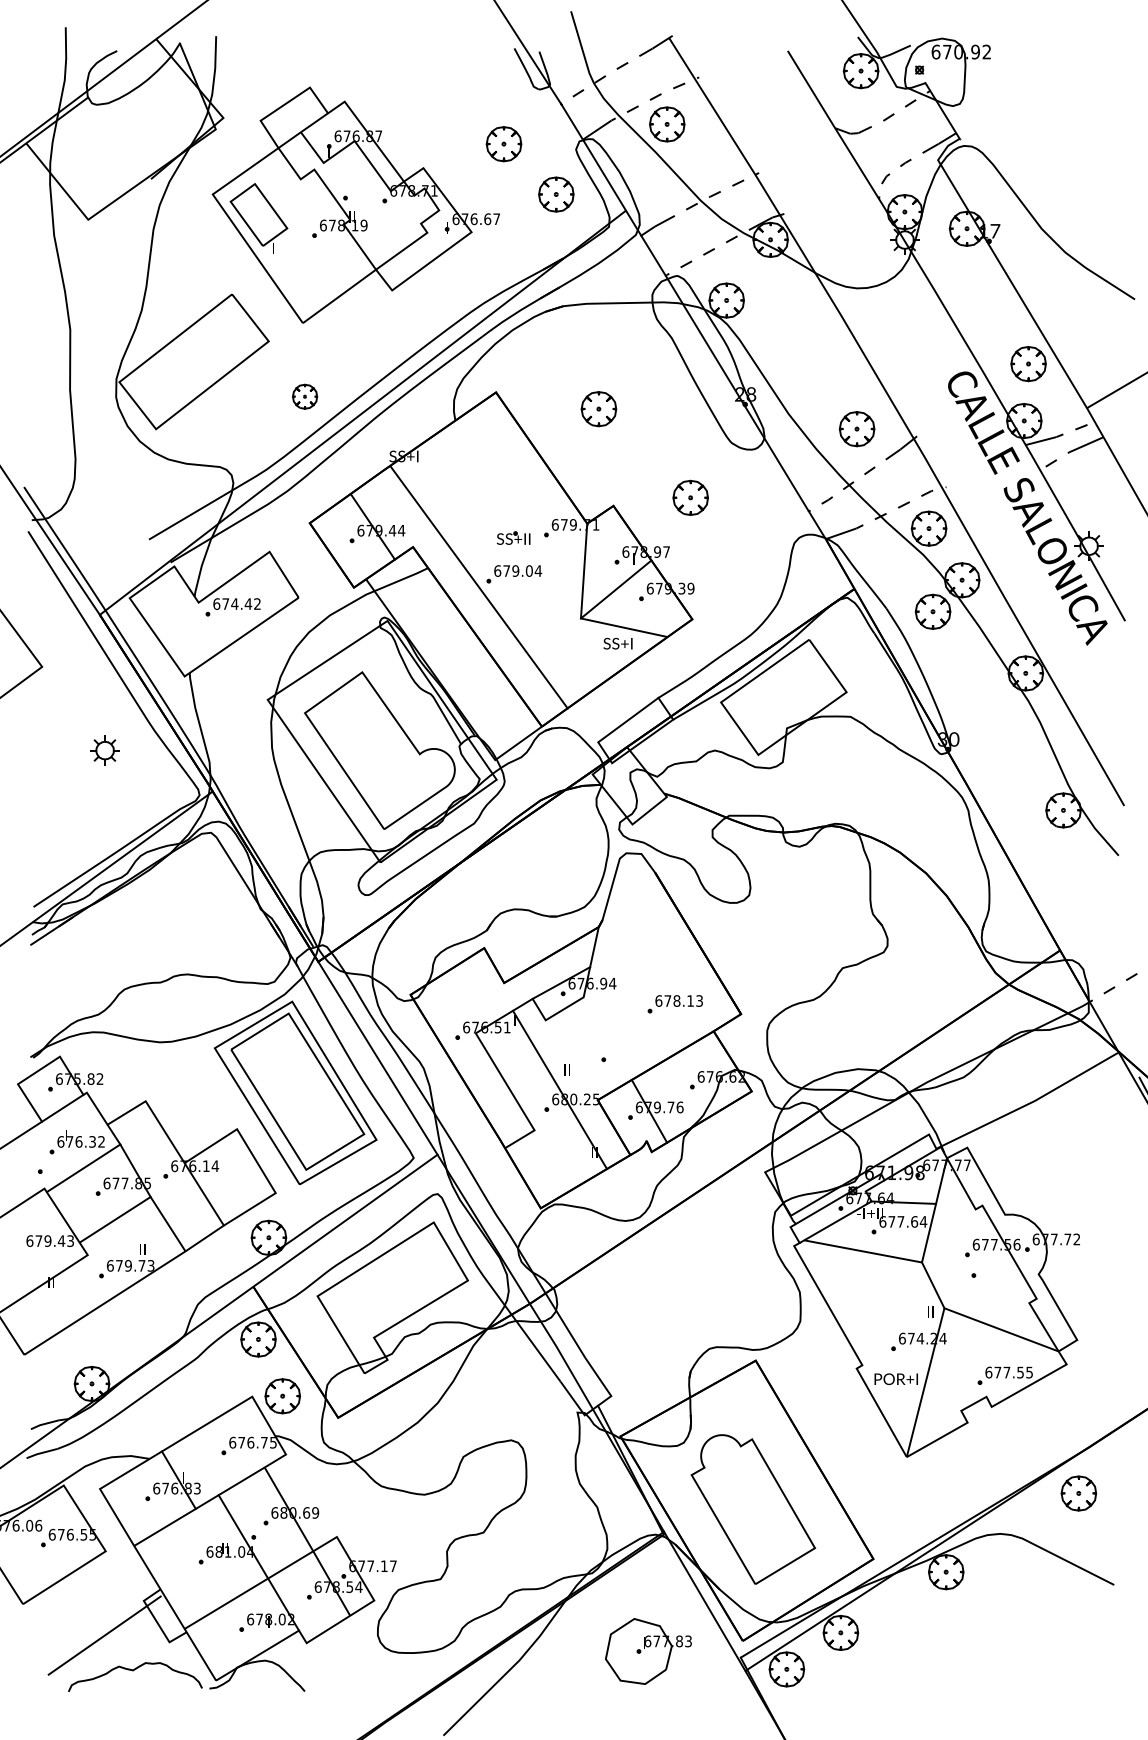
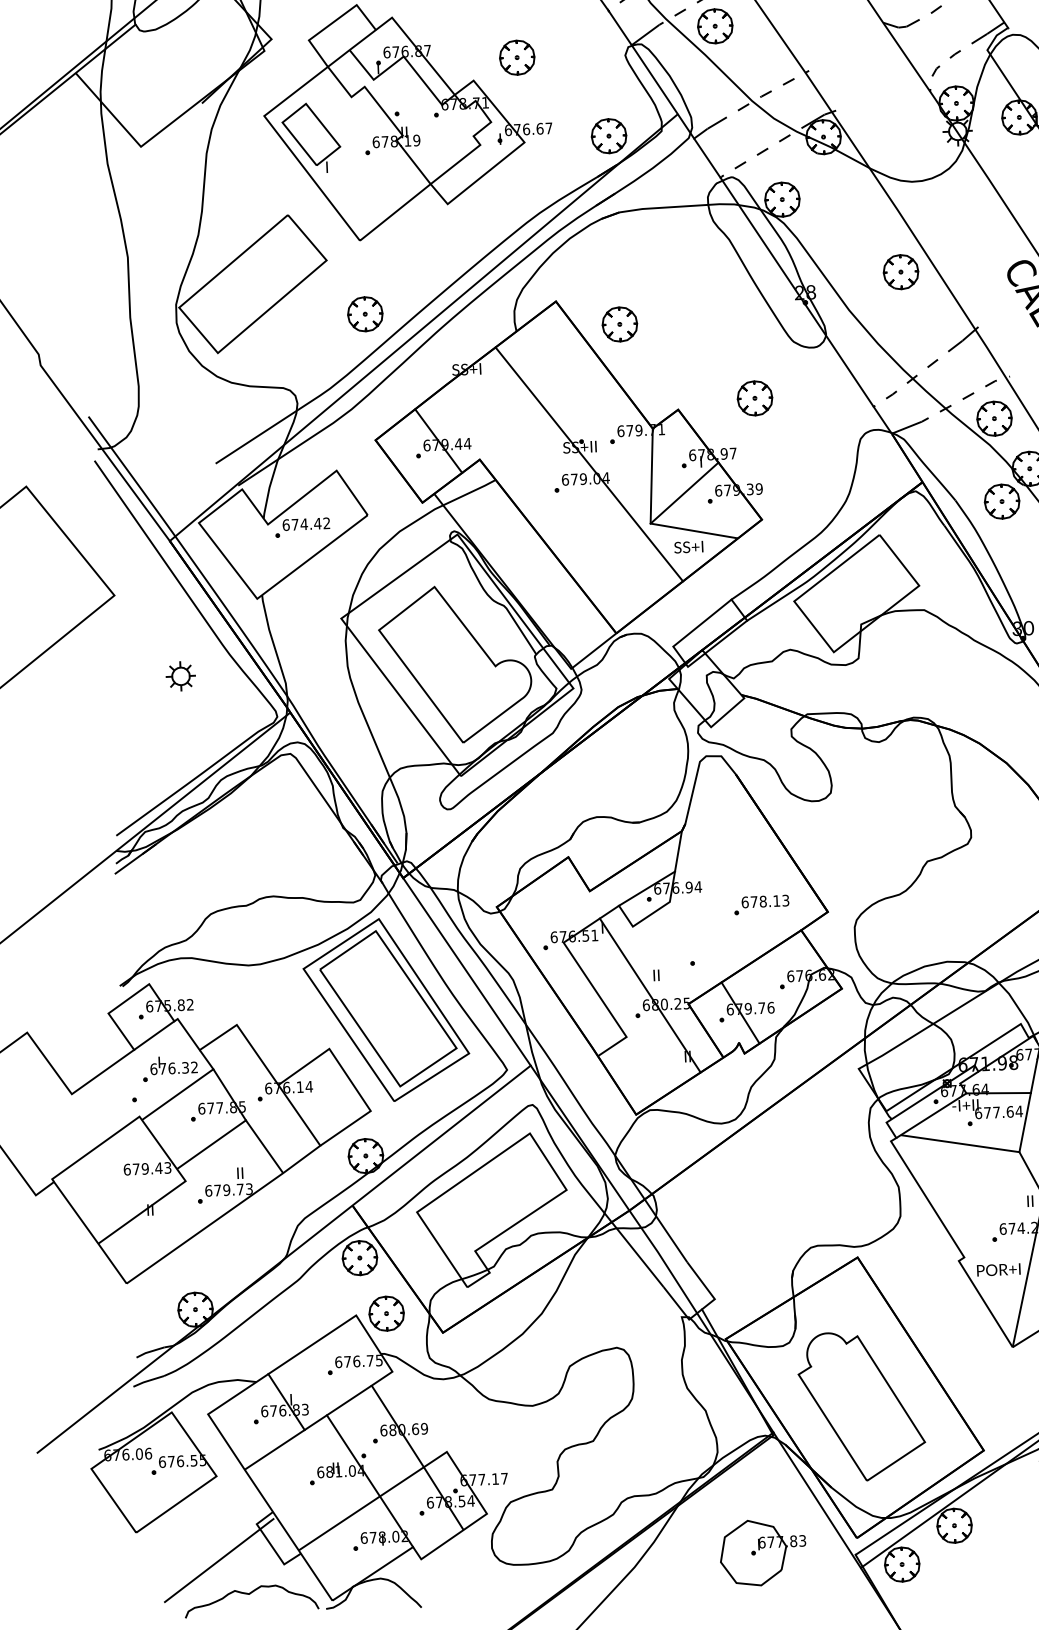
part: (503, 144) -> (516, 58), moved
part: (556, 194) -> (609, 136), moved
part: (304, 396) -> (364, 313), size x1.43
part: (598, 409) -> (619, 324), moved
part: (856, 429) -> (900, 272), moved
line: (478, 587) -> (588, 464), moved

